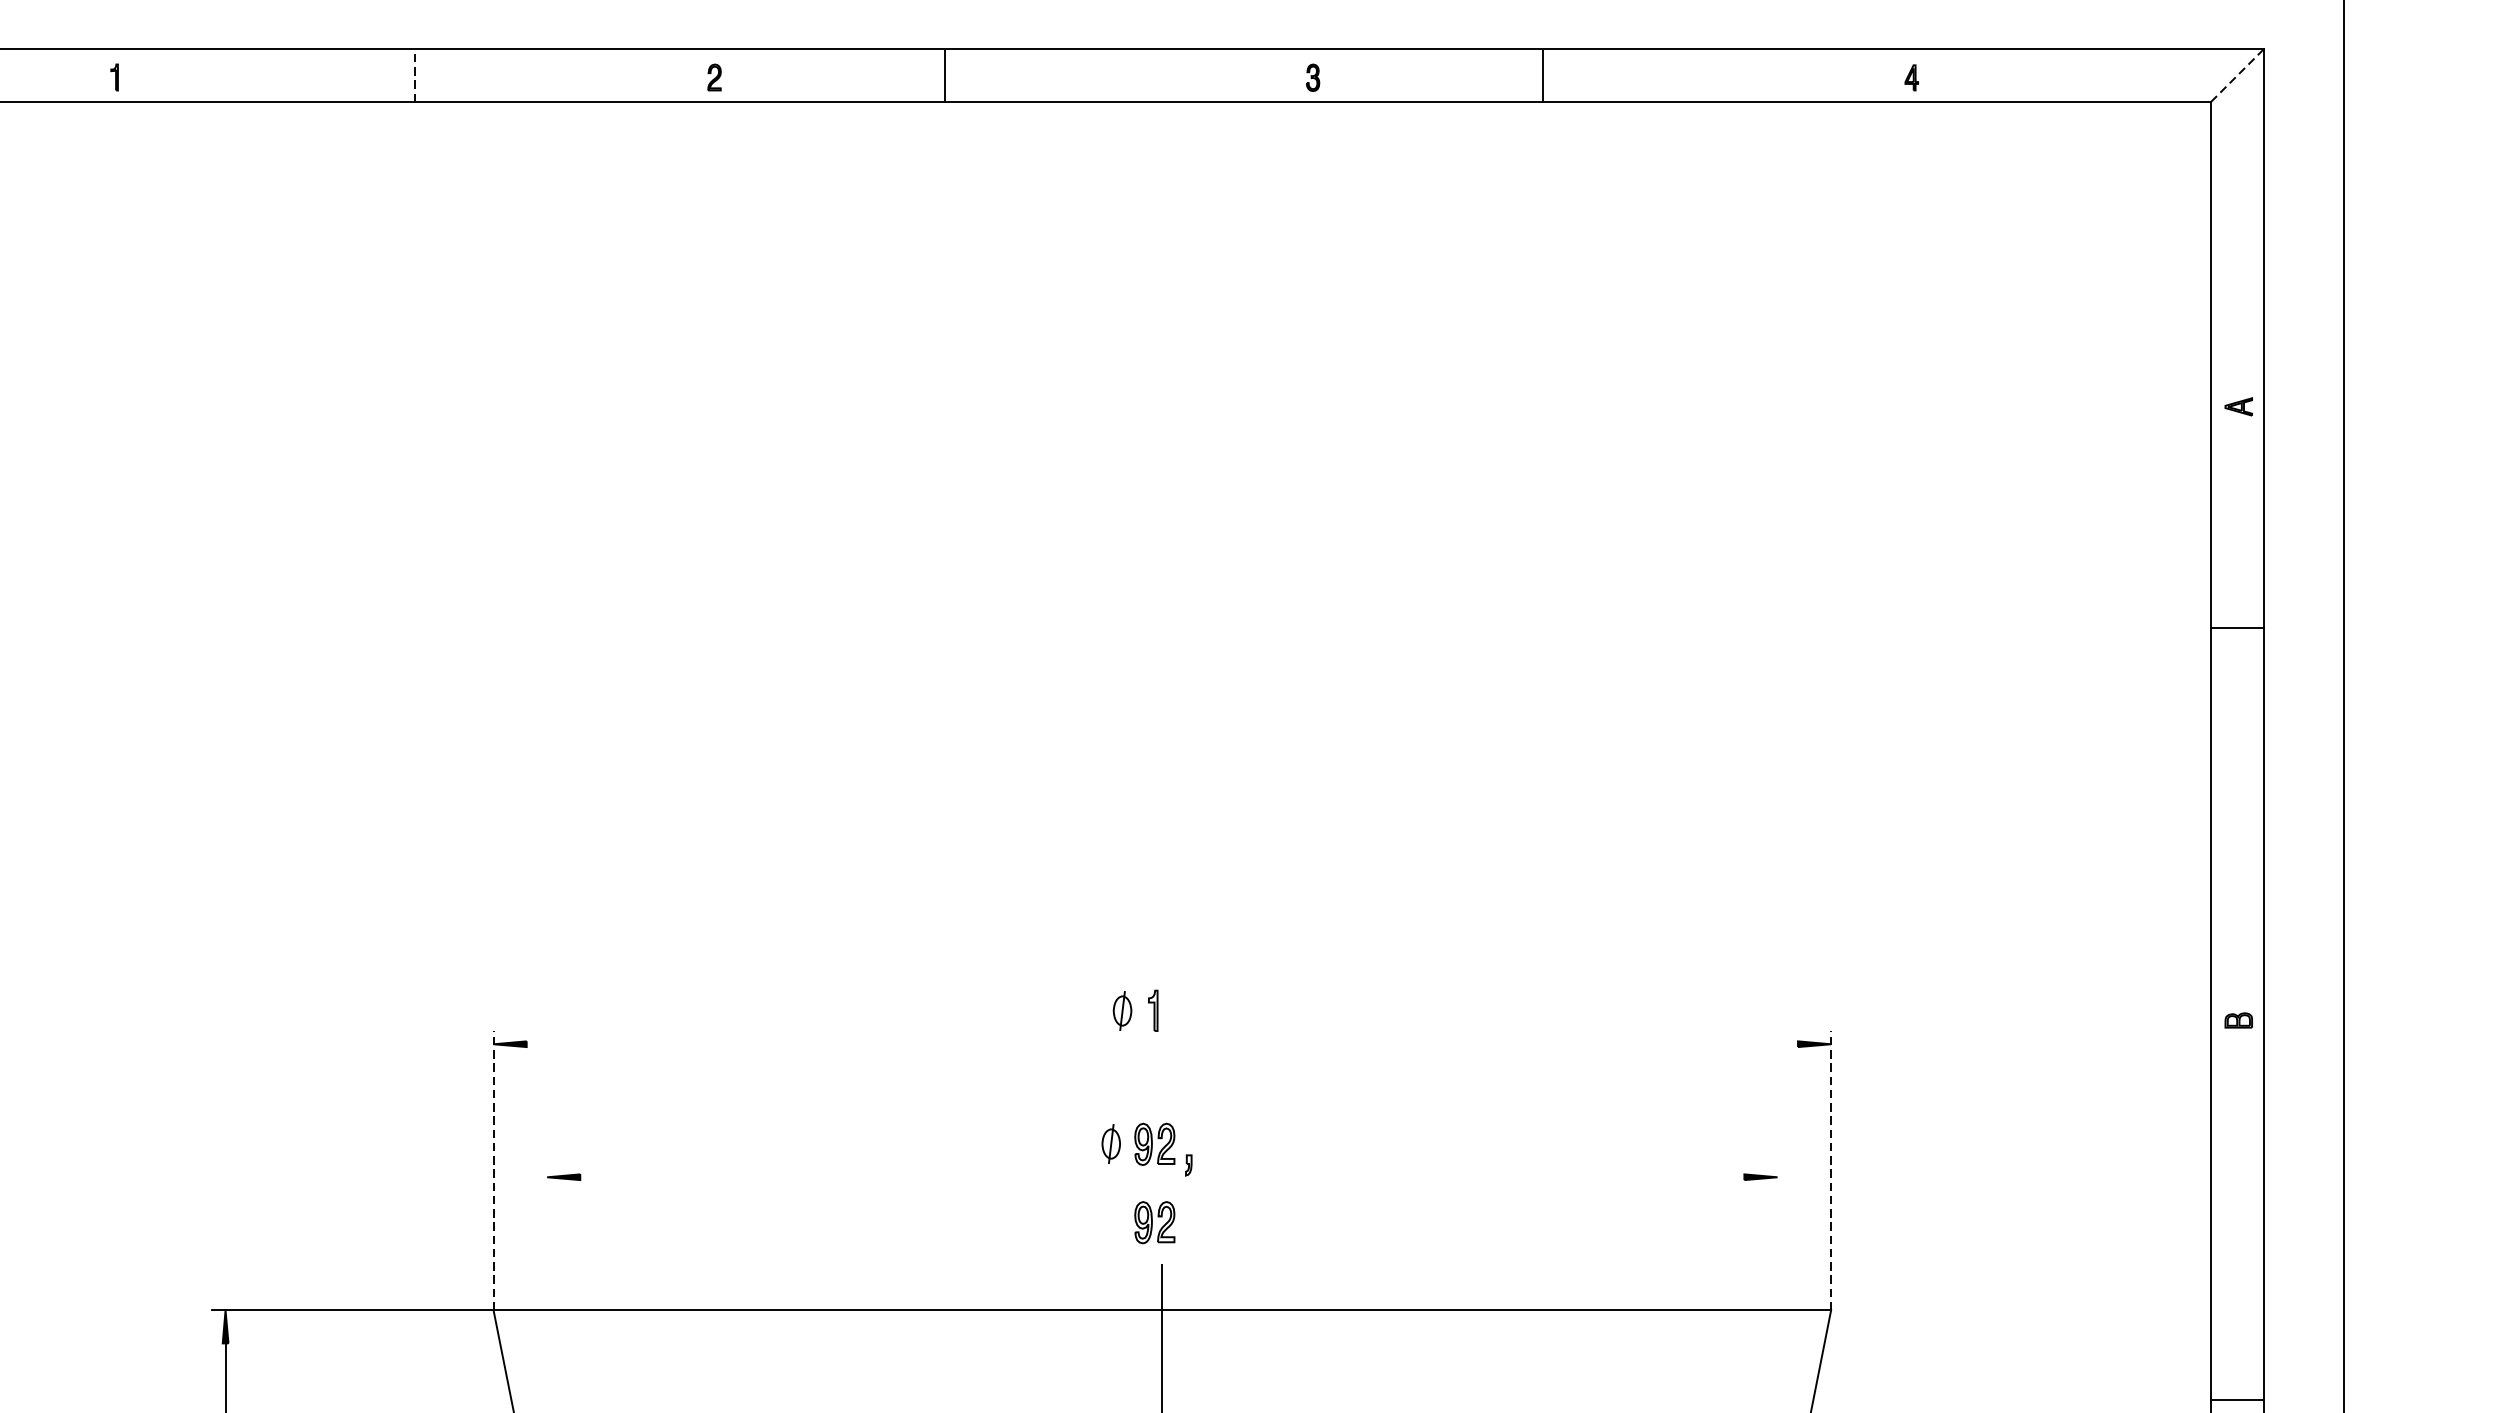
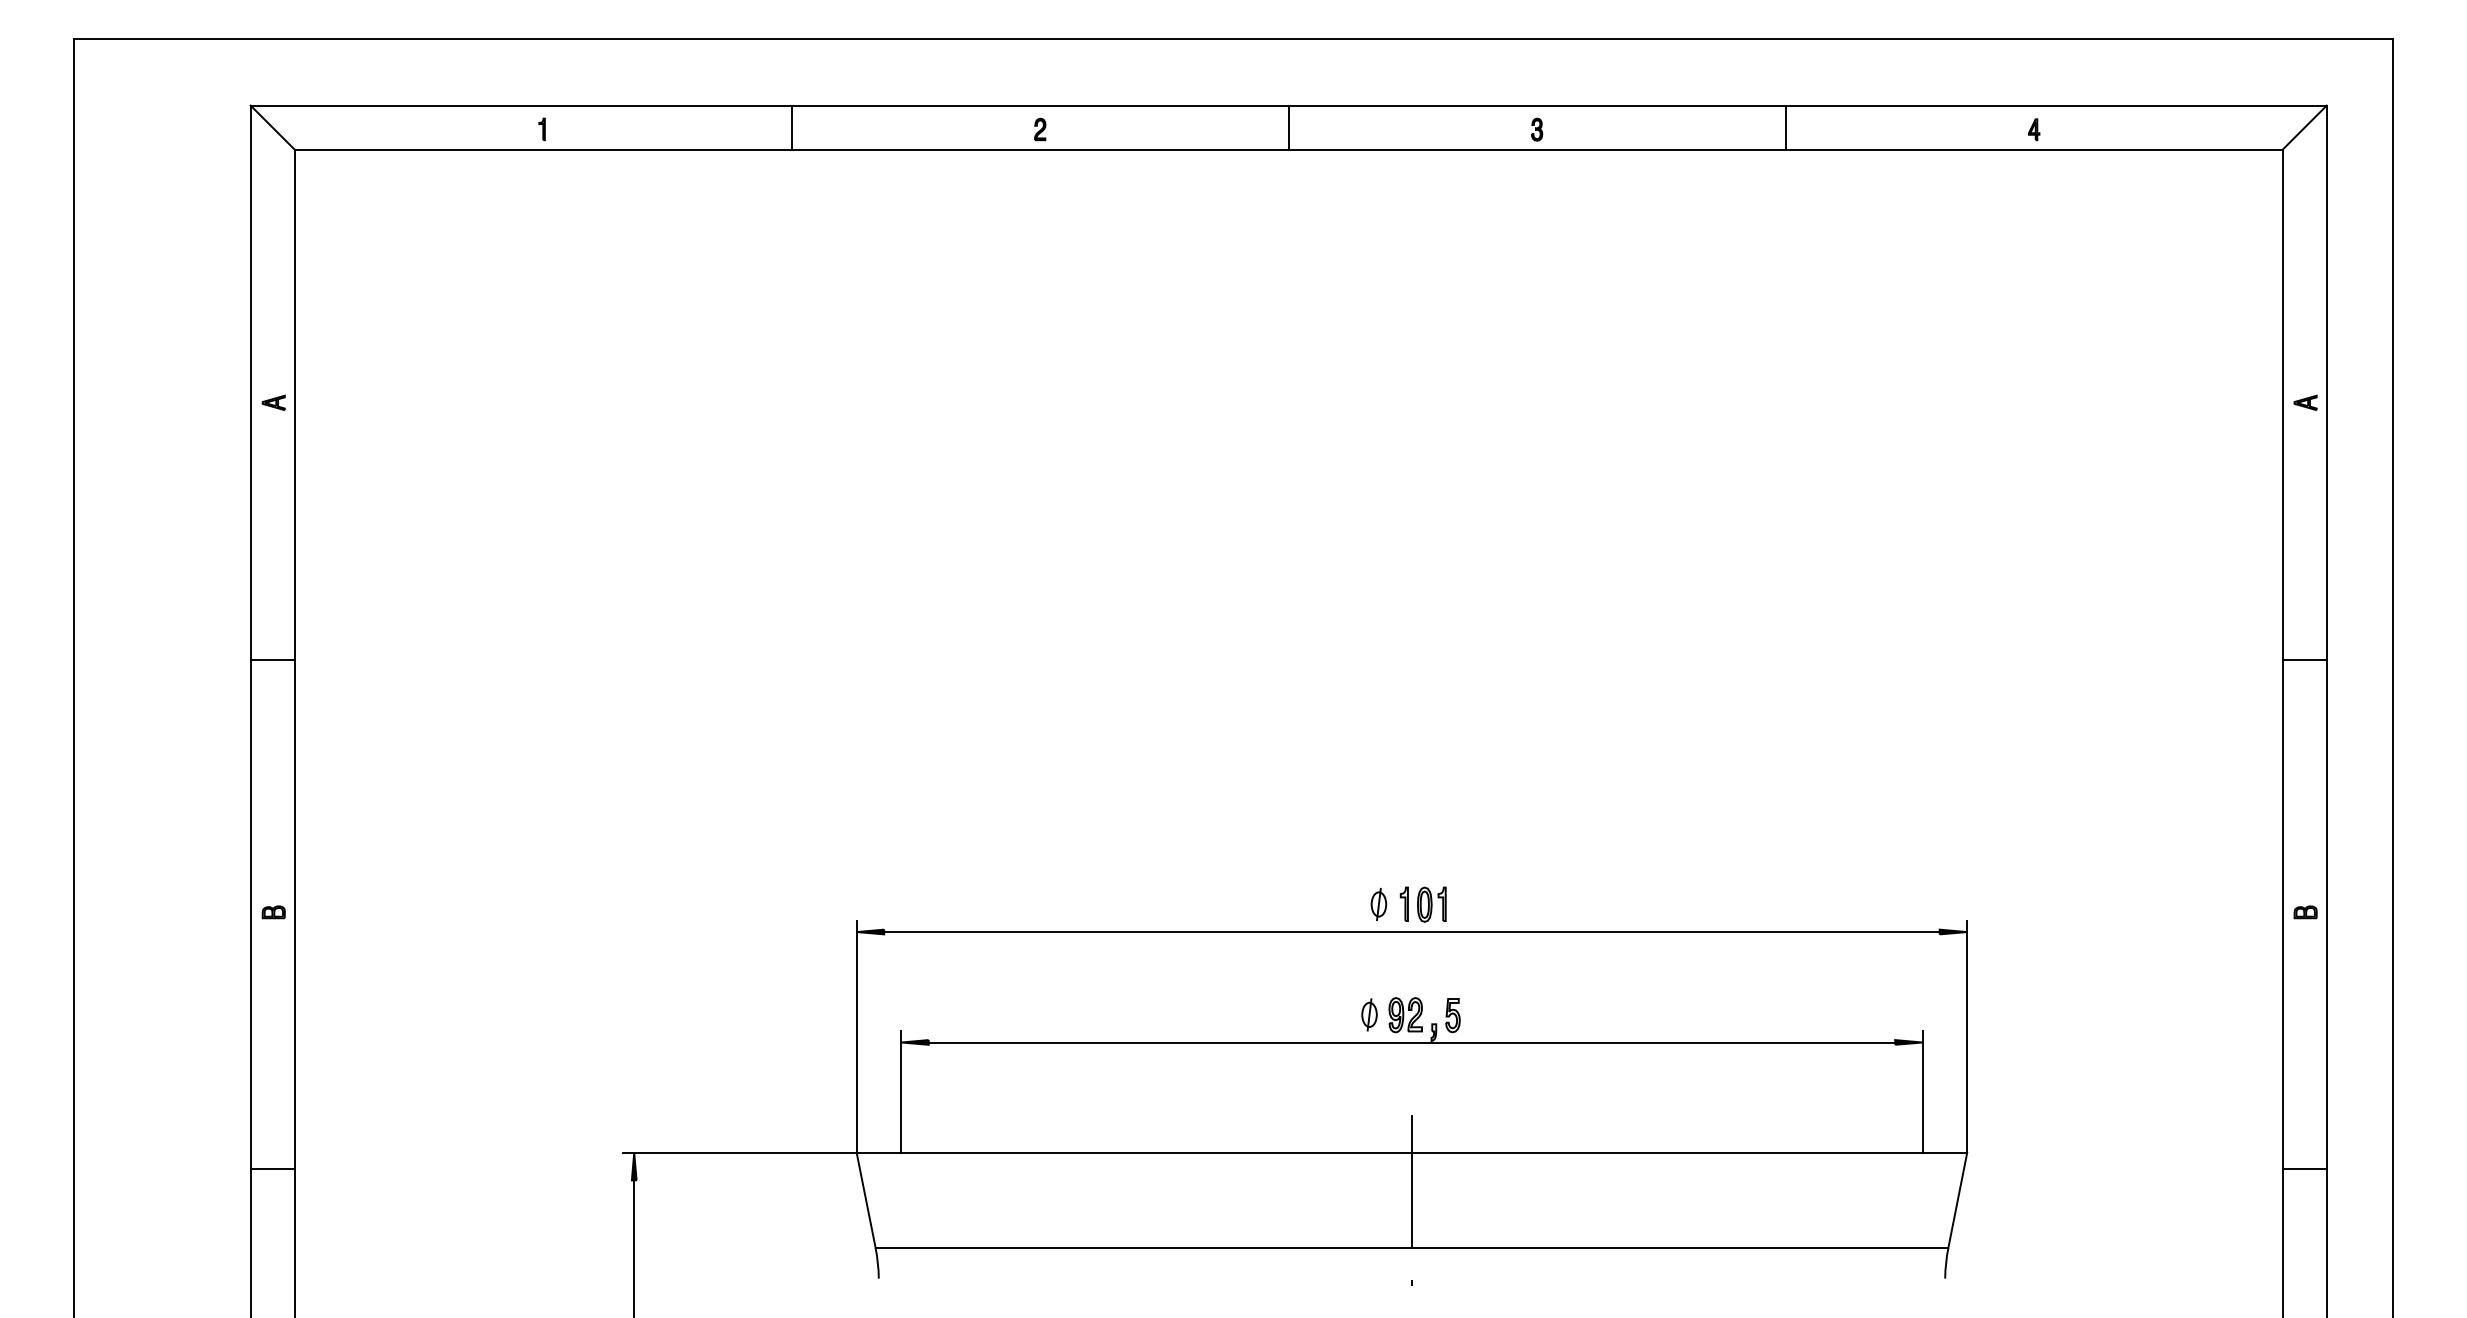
line: (415, 75) -> (791, 127), dashed -> solid
line: (944, 75) -> (1288, 127), moved
line: (1542, 75) -> (1785, 127), moved
line: (2237, 75) -> (2304, 127), dashed -> solid
line: (2237, 628) -> (2304, 659), moved
part: (1185, 1011) -> (1431, 904), added
line: (1161, 1044) -> (1411, 932), added
part: (1211, 1144) -> (1452, 1015), added
line: (493, 1170) -> (856, 1036), dashed -> solid
line: (1831, 1170) -> (1967, 1036), dashed -> solid
line: (1161, 1177) -> (1411, 1042), added
part: (1154, 1223) -> (1405, 1080), removed
line: (547, 1236) -> (901, 1091), added
line: (1777, 1236) -> (1922, 1091), added
line: (2237, 1400) -> (2304, 1169), moved

